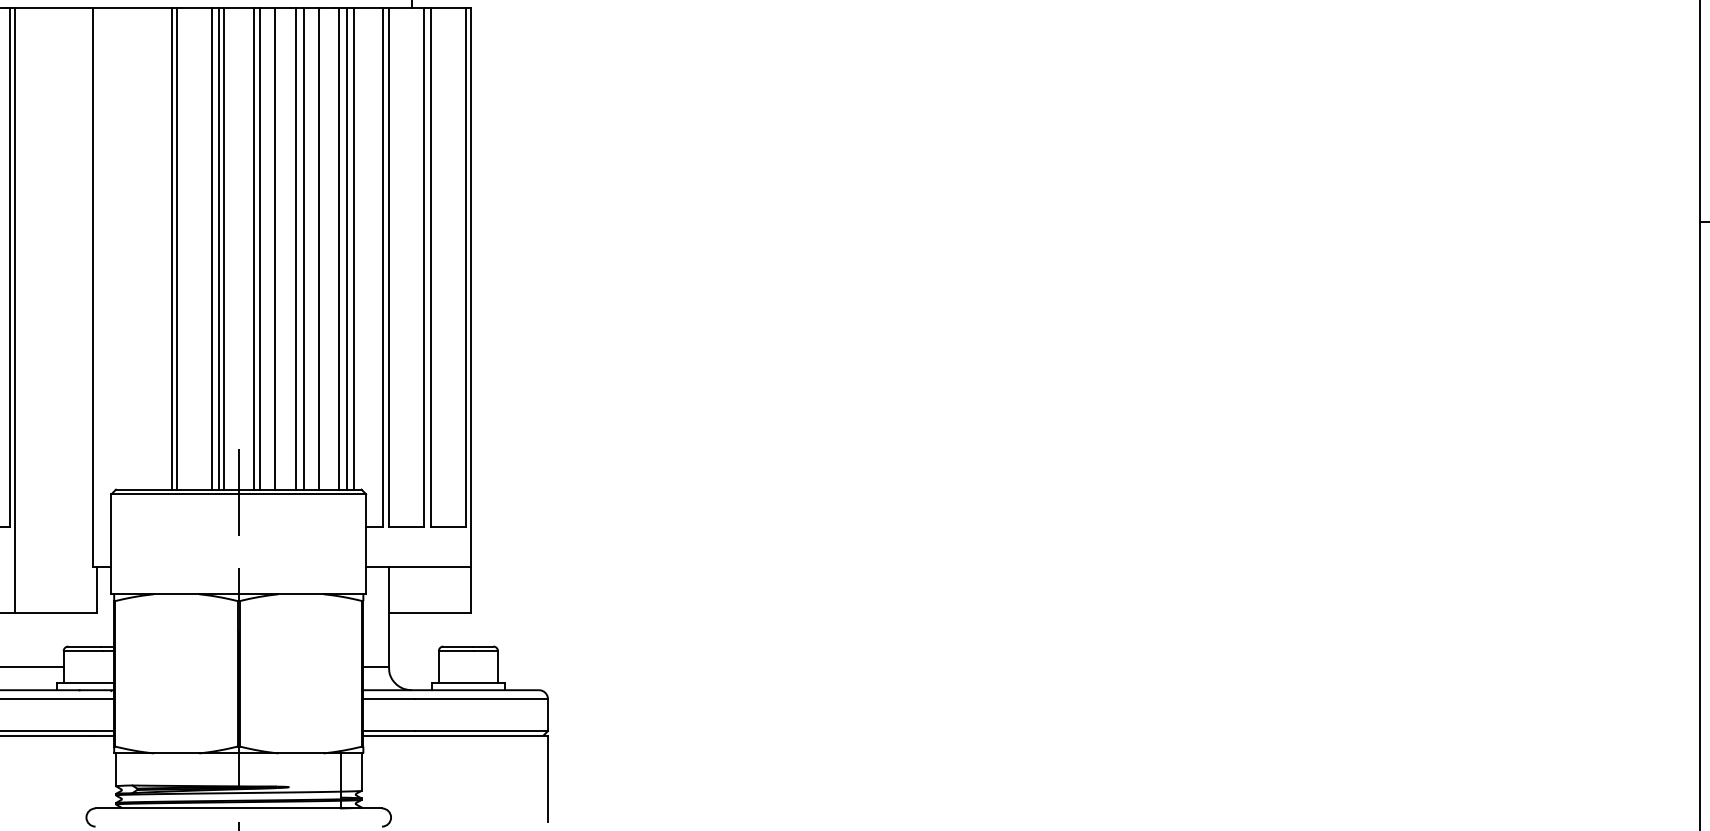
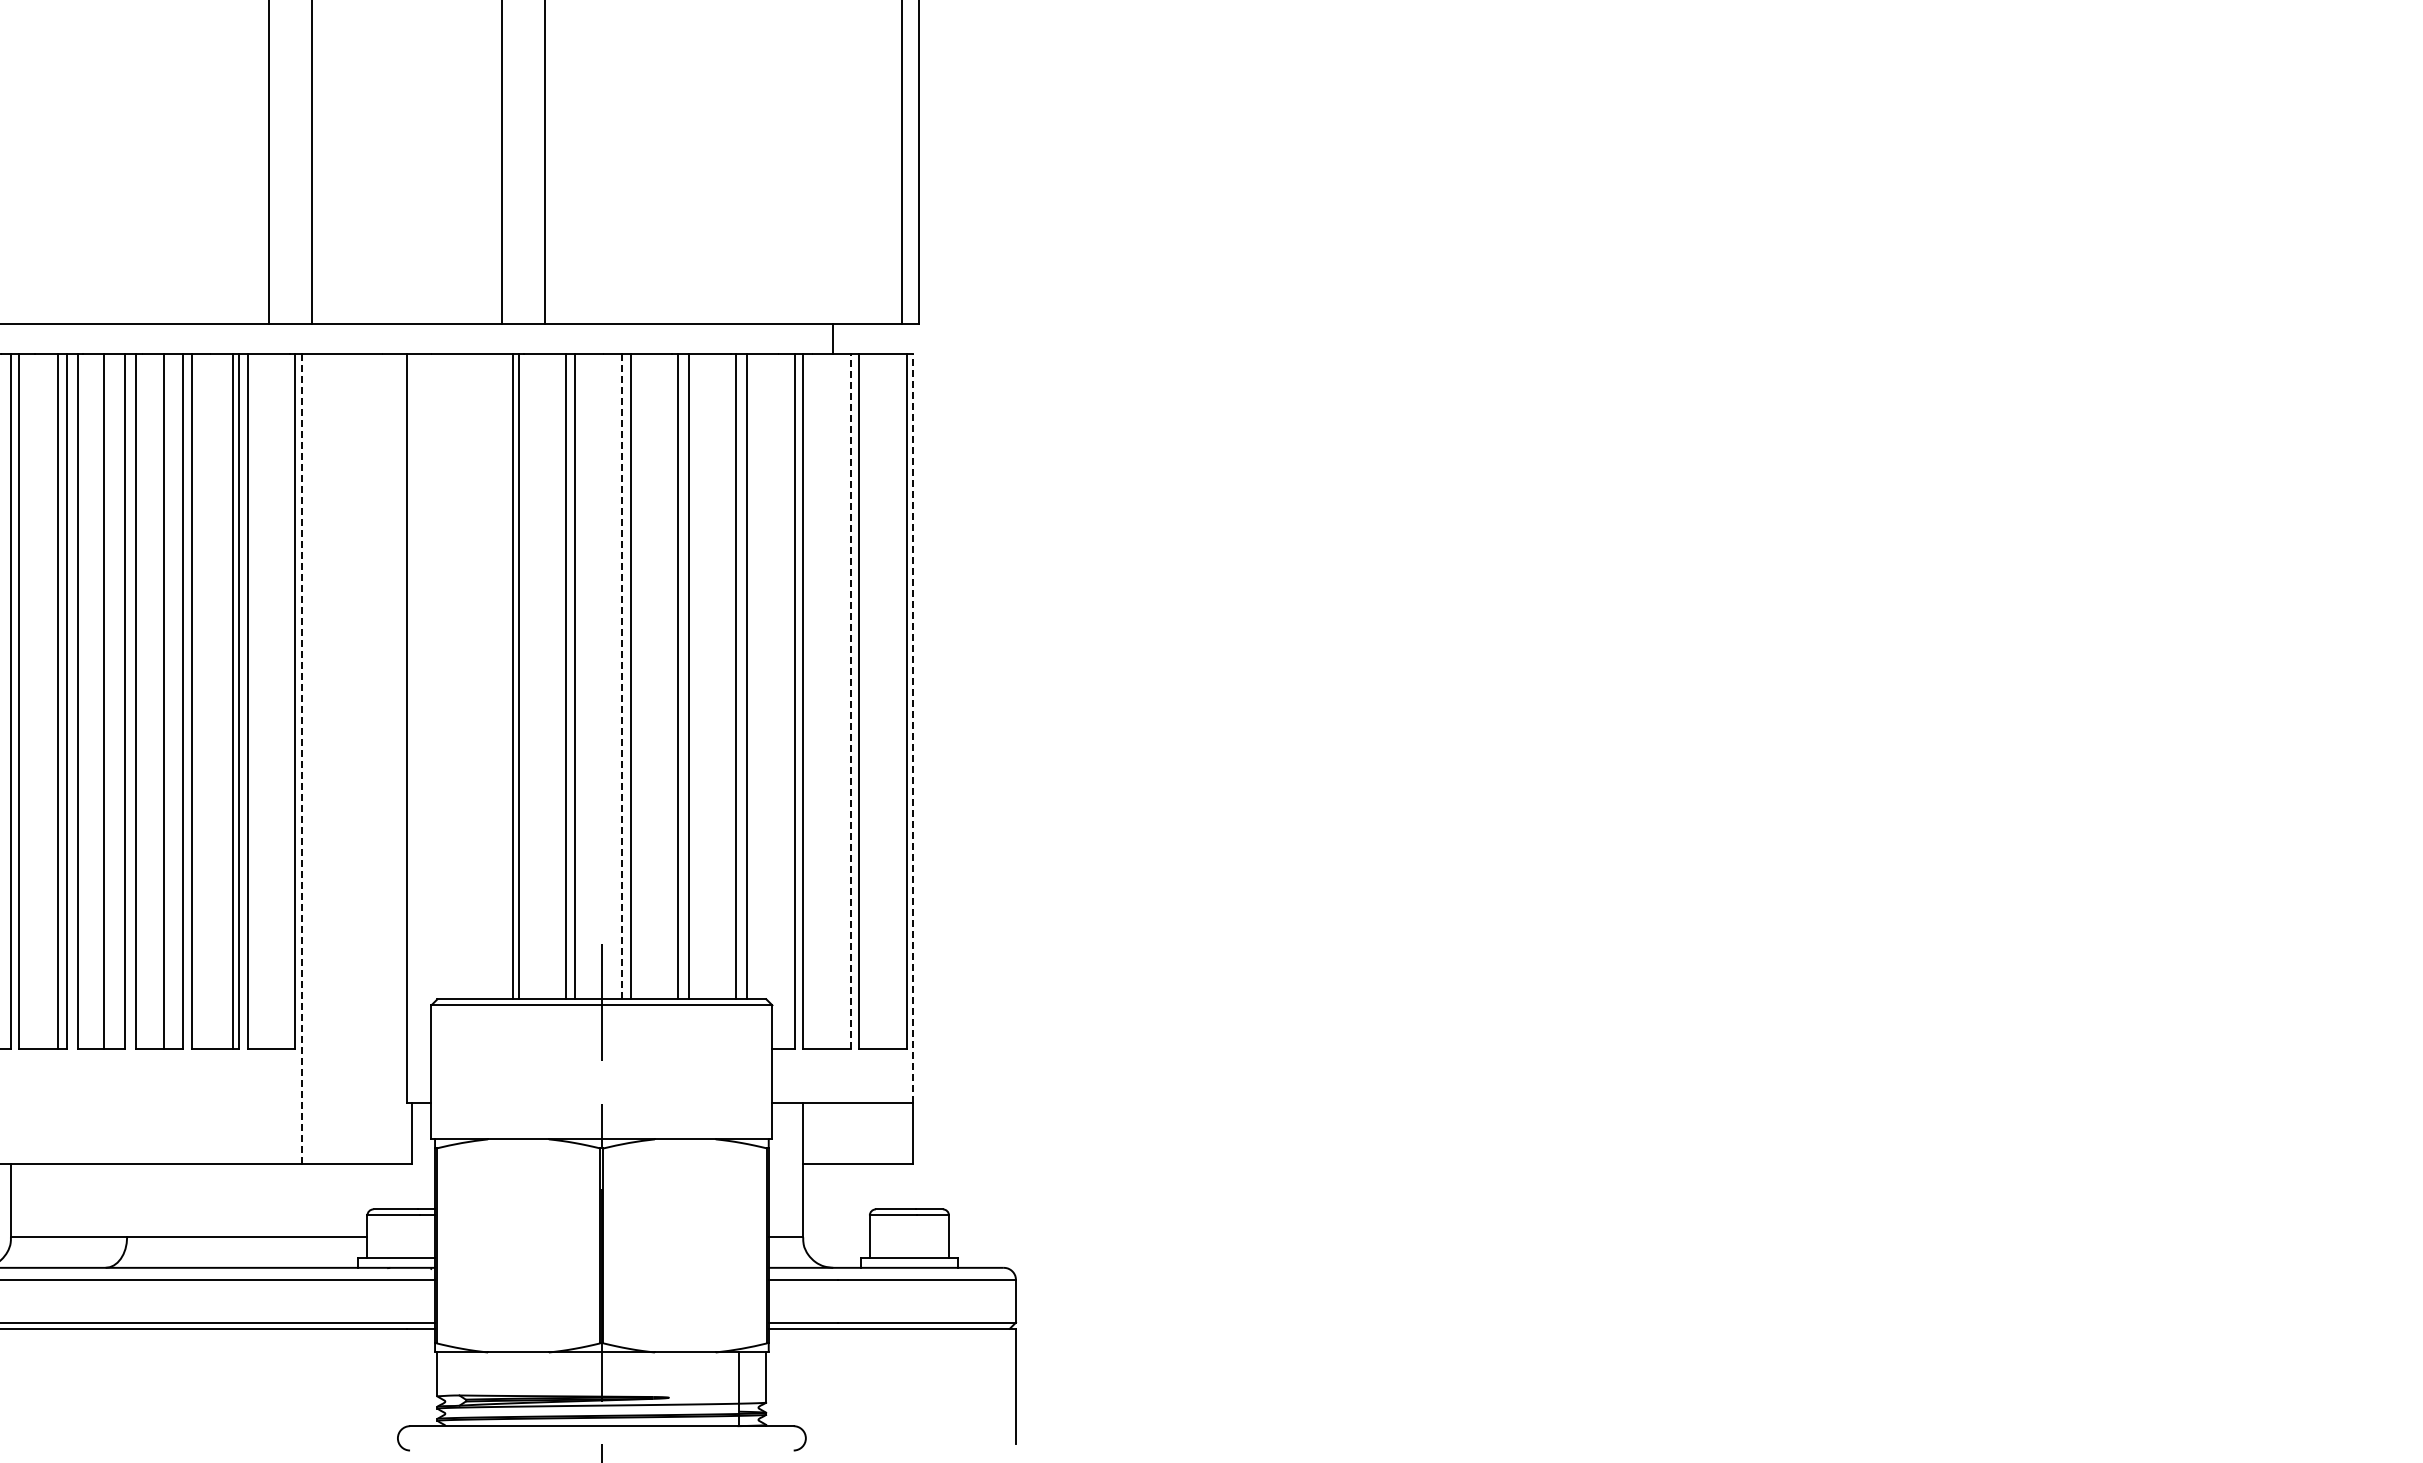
line: (223, 248) -> (581, 676), removed
line: (254, 248) -> (622, 676), solid -> dashed
line: (275, 248) -> (650, 676), removed
line: (319, 248) -> (709, 676), removed
line: (354, 248) -> (756, 676), removed
line: (424, 267) -> (850, 701), solid -> dashed
line: (470, 287) -> (912, 728), solid -> dashed
line: (14, 310) -> (301, 759), solid -> dashed

